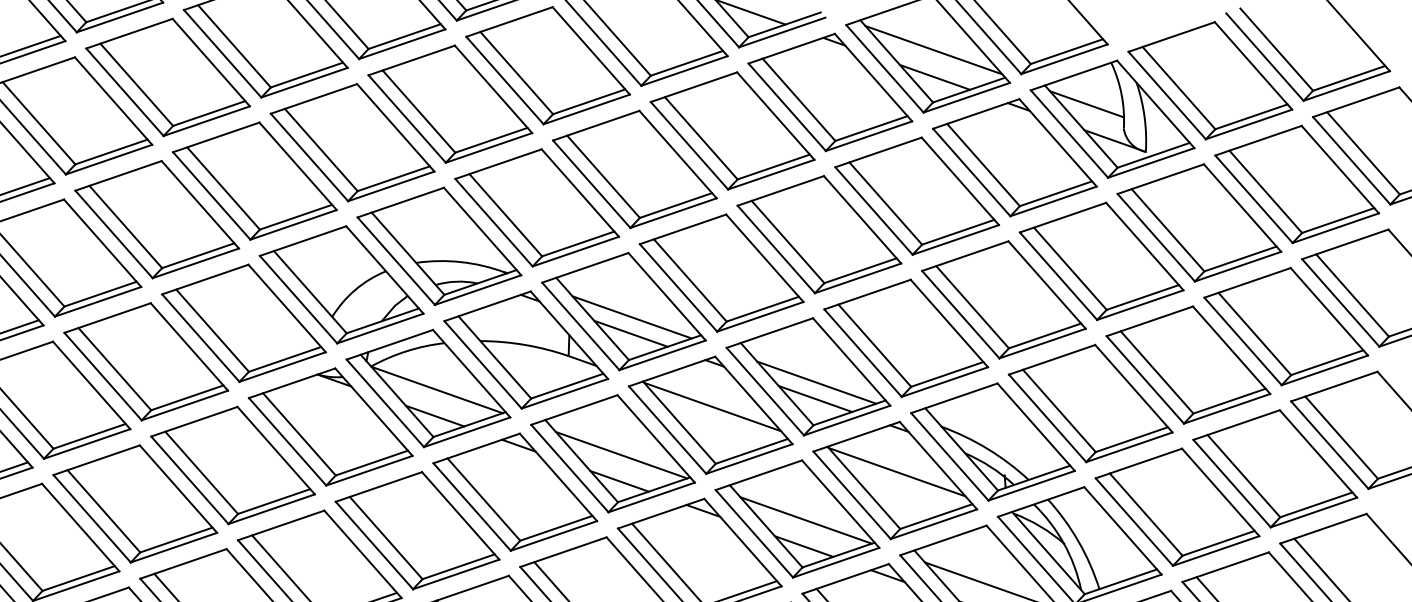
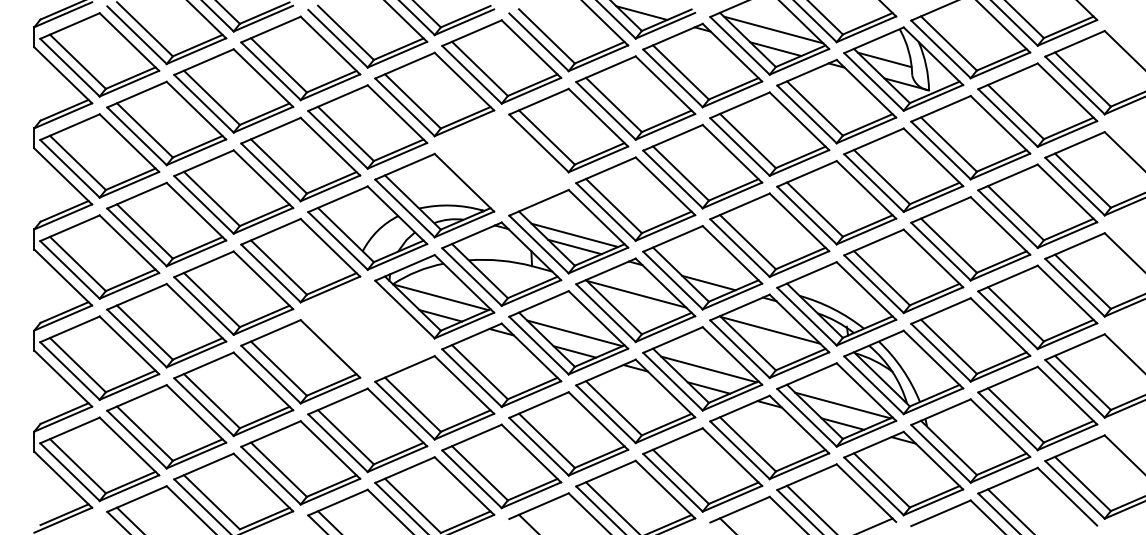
part: (536, 207) -> (501, 162), removed
line: (816, 382) -> (708, 271), removed
part: (330, 425) -> (367, 328), removed

